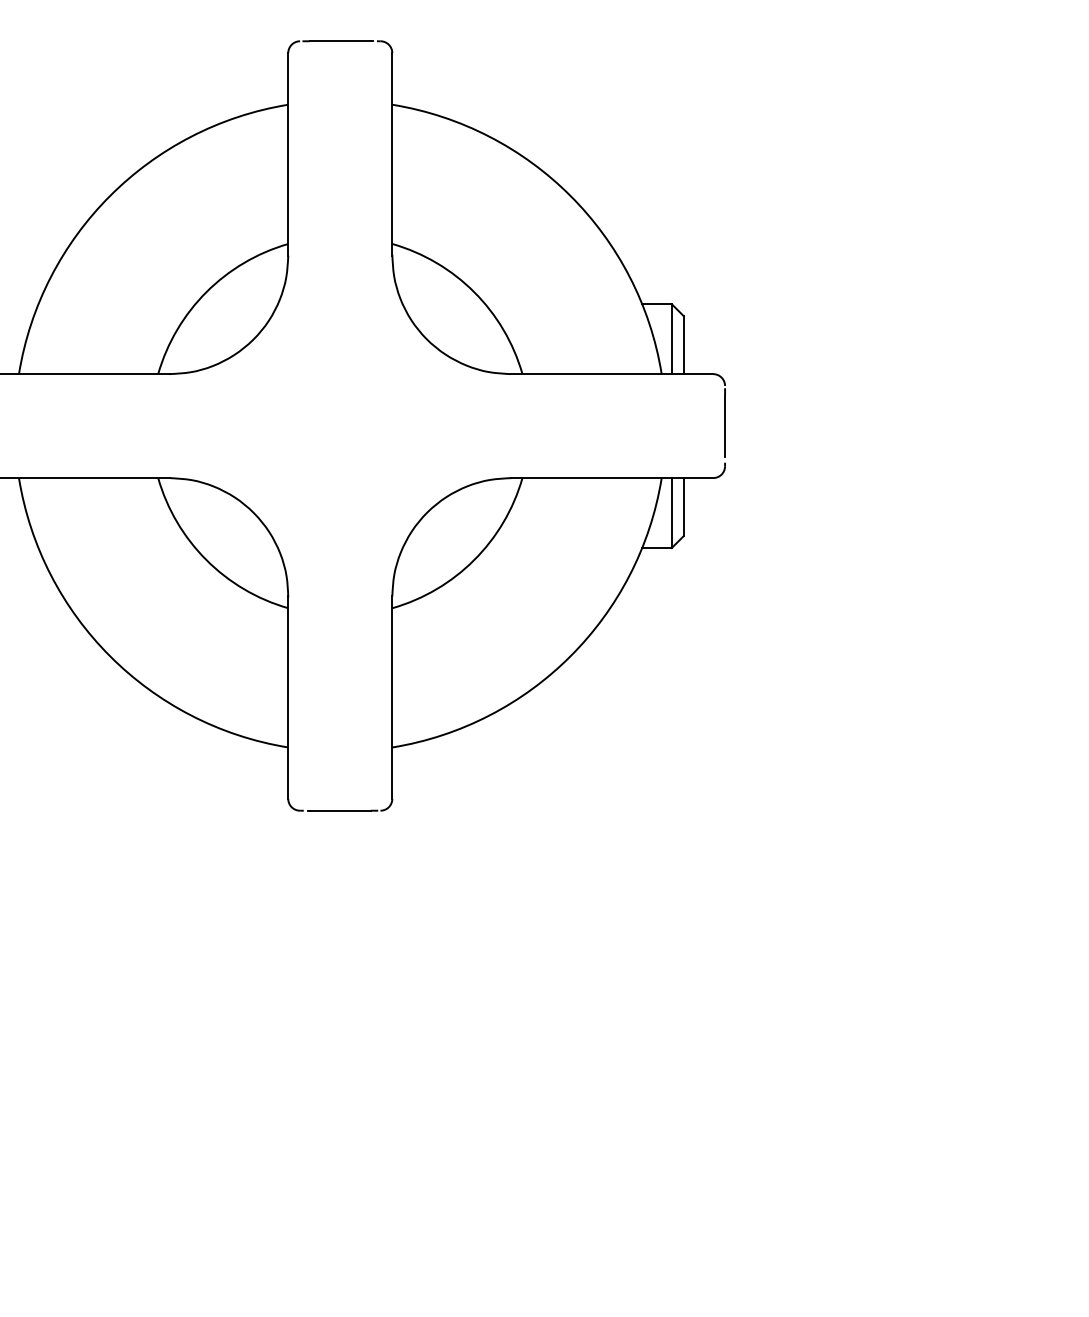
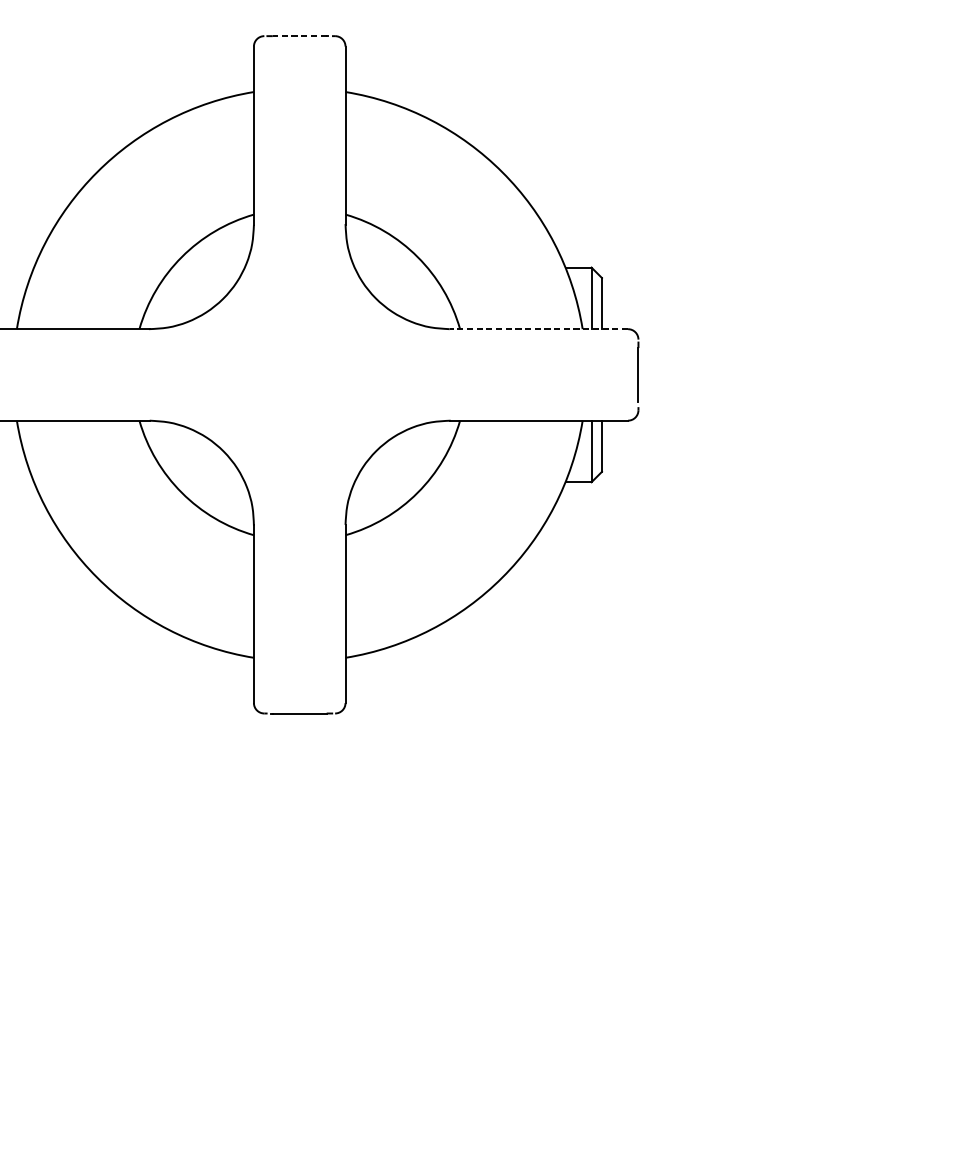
line: (340, 41) -> (299, 36), solid -> dashed
line: (611, 374) -> (538, 329), solid -> dashed

